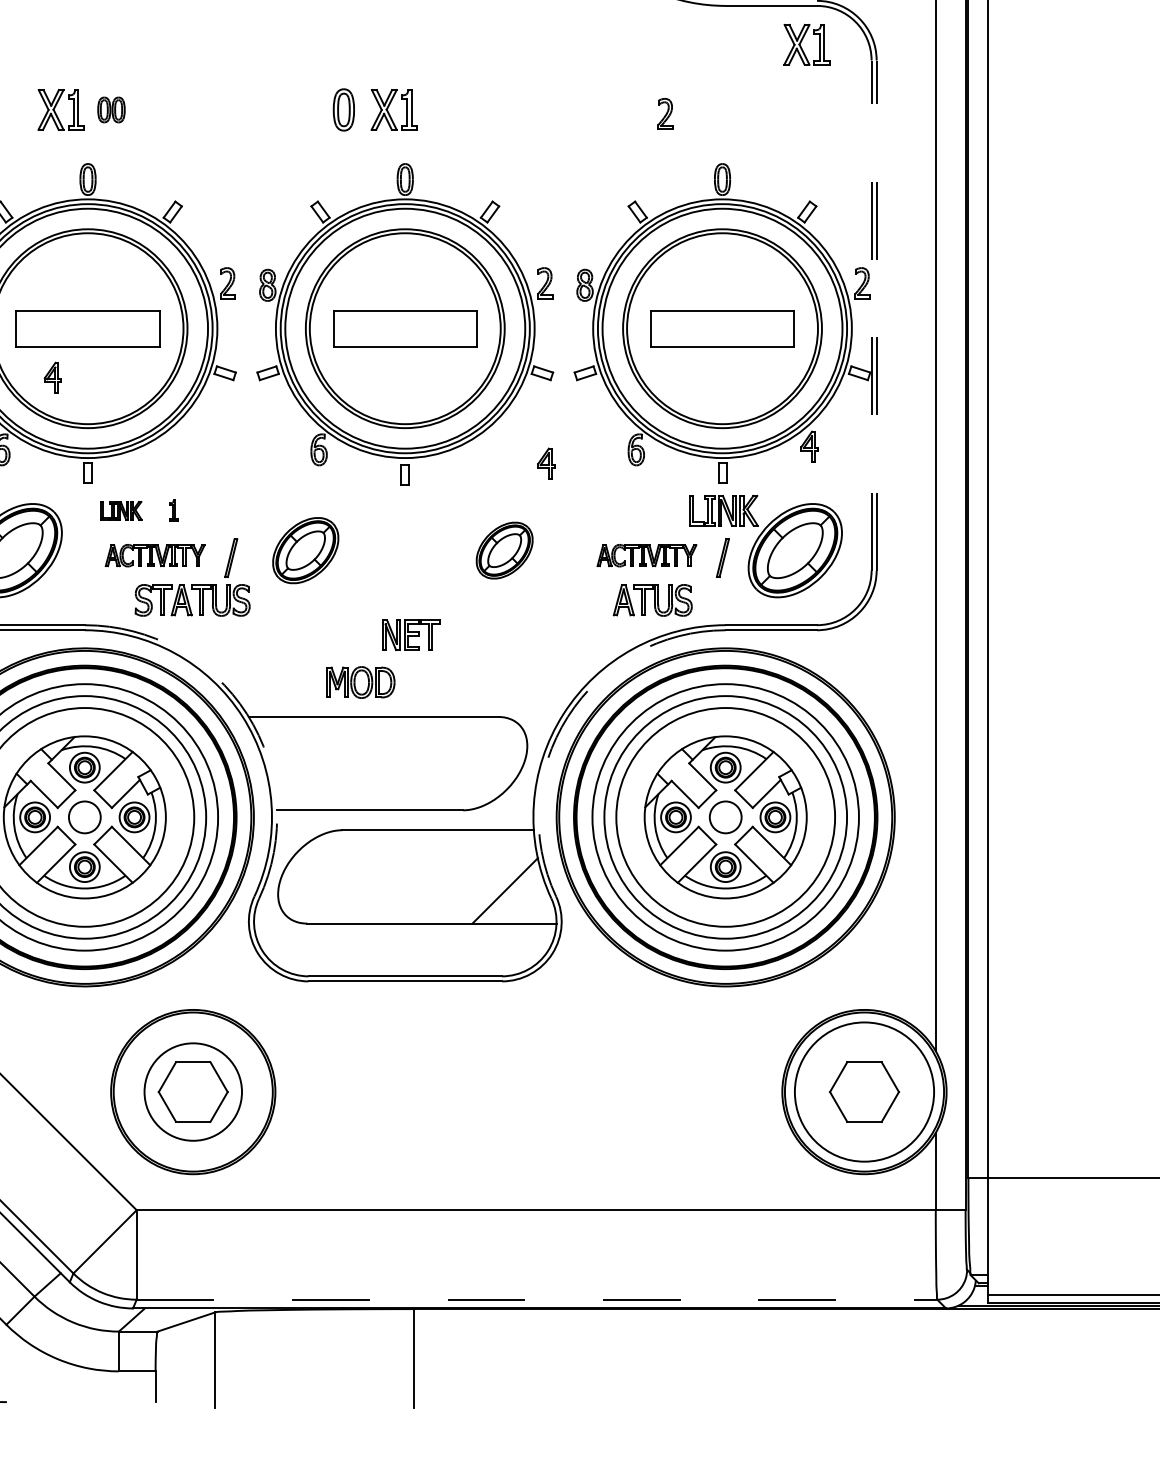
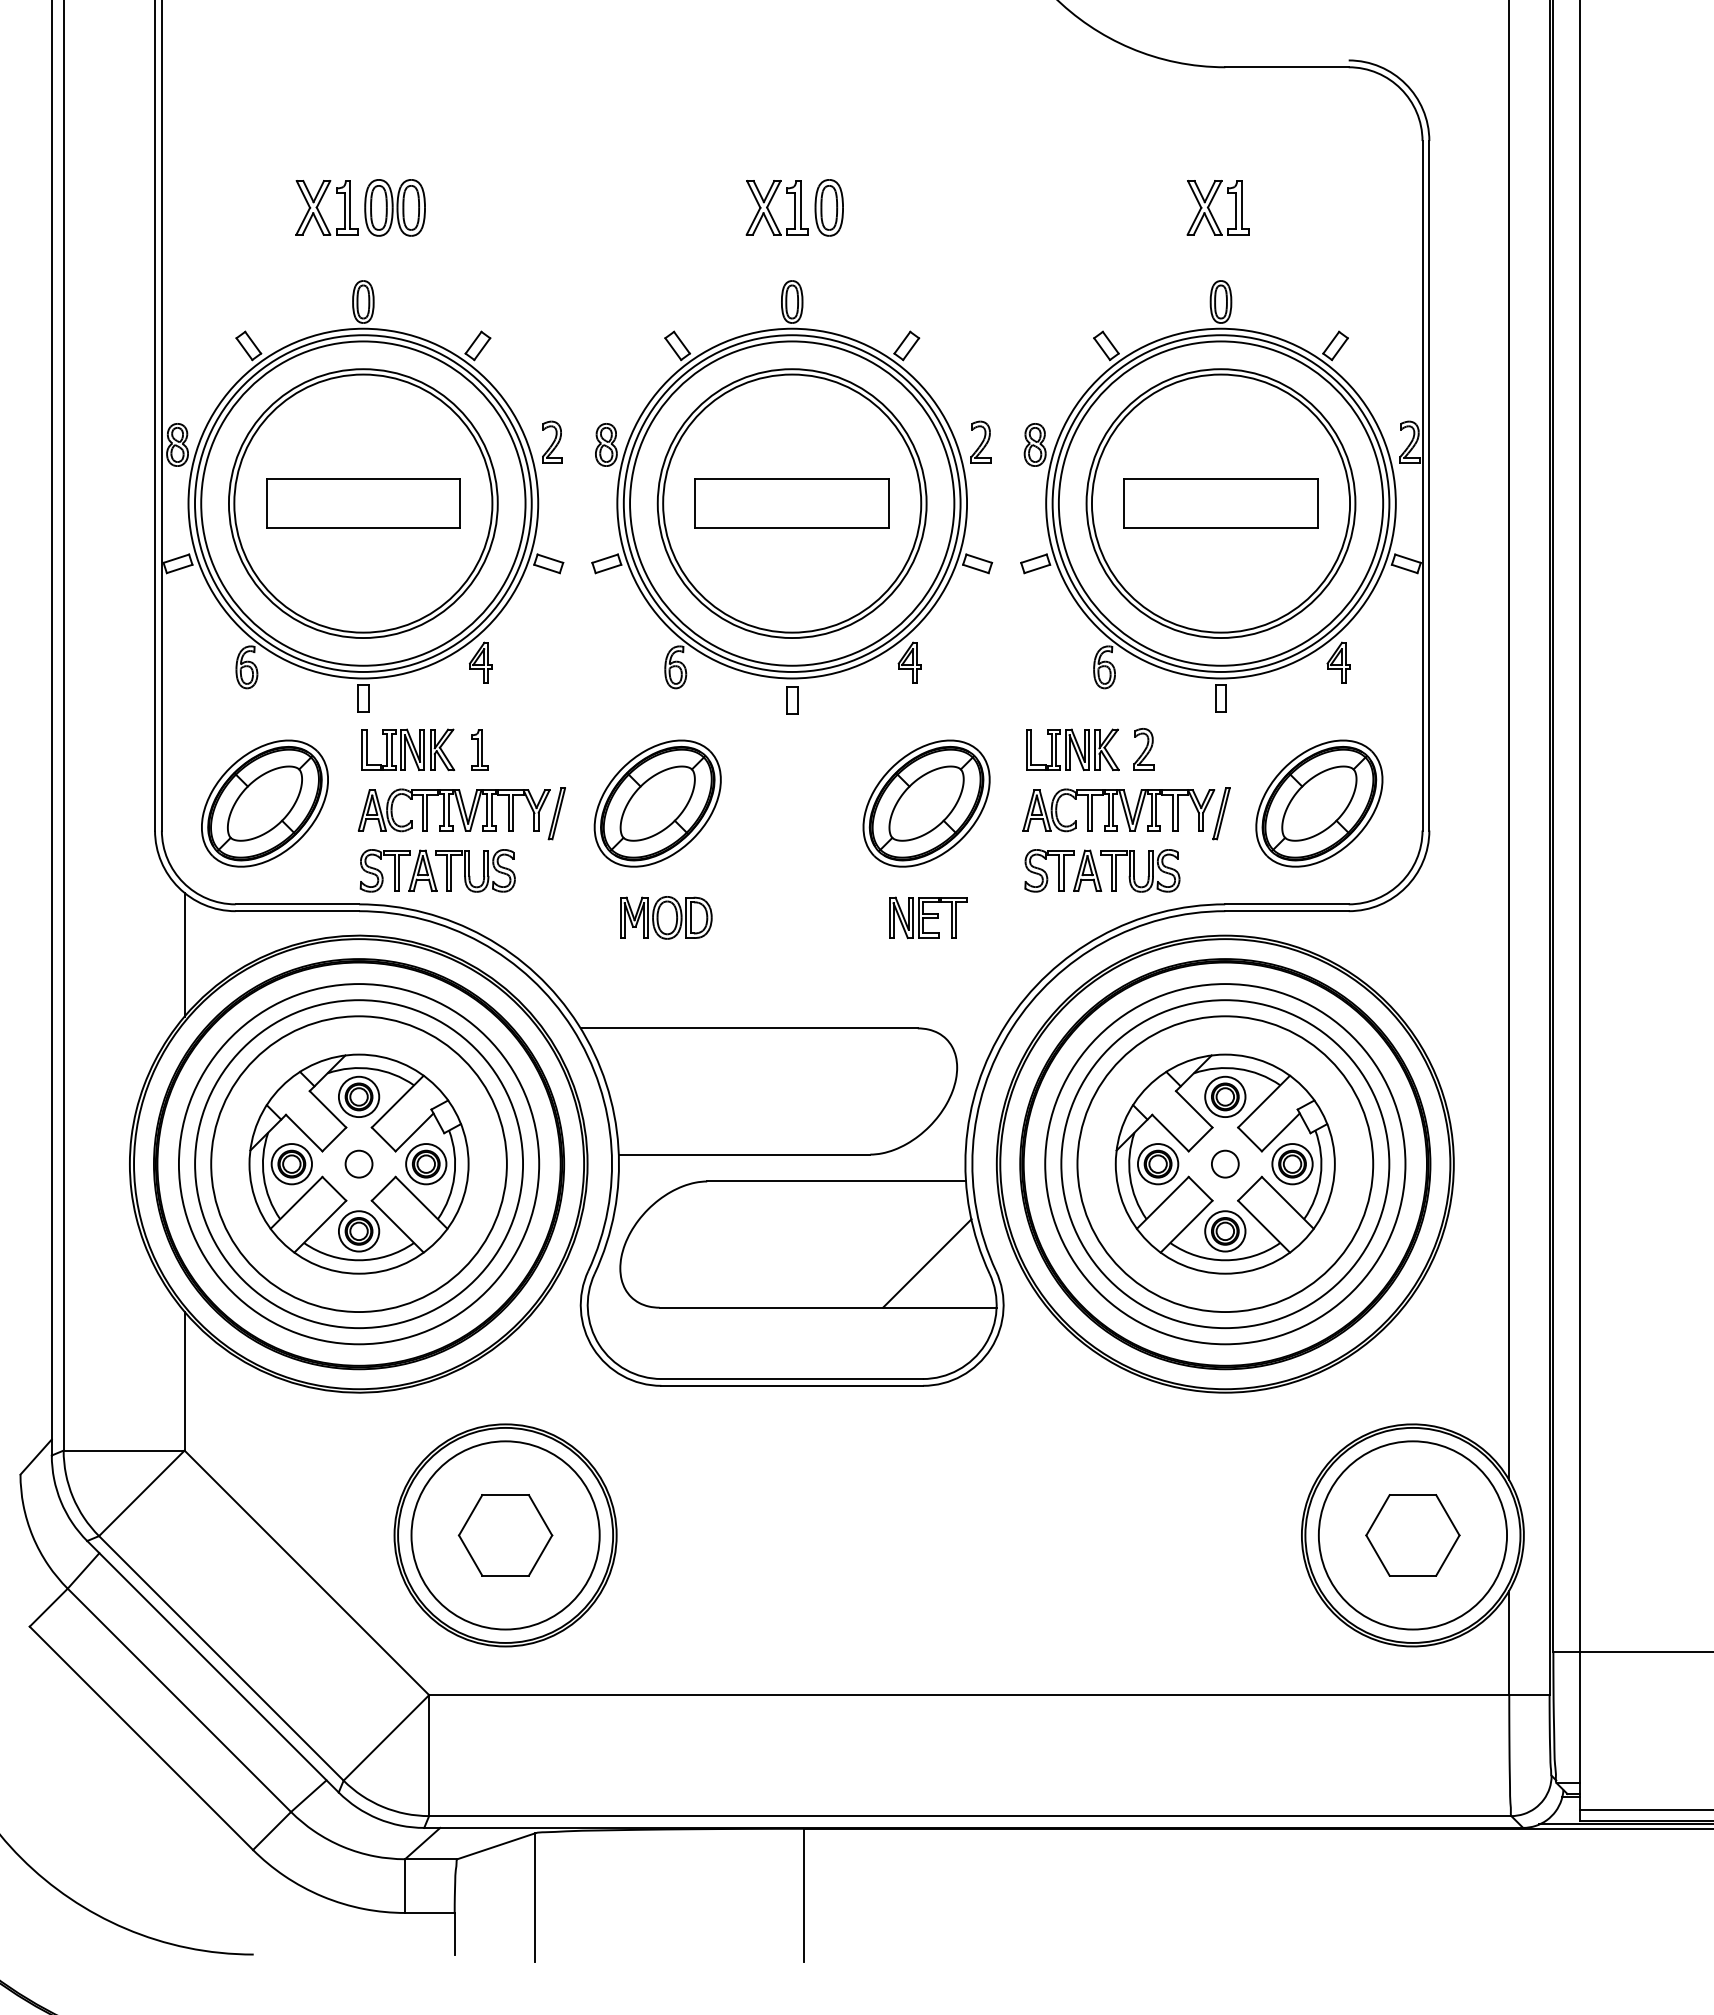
part: (802, 41) -> (1211, 203), moved
part: (111, 109) -> (394, 207), size x1.67
part: (343, 109) -> (828, 207), moved
part: (665, 114) -> (1143, 749), moved
line: (871, 315) -> (1422, 485), dashed -> solid
line: (876, 315) -> (1429, 485), dashed -> solid
part: (52, 377) -> (480, 662), moved
part: (546, 463) -> (909, 662), moved
part: (121, 510) -> (408, 749), size x1.67
part: (173, 510) -> (479, 749), size x1.43
part: (723, 510) -> (1072, 749), moved
part: (305, 550) -> (657, 803), size x1.43
part: (504, 550) -> (926, 803), size x1.67
part: (154, 555) -> (453, 810), size x1.43
part: (646, 555) -> (1118, 810), size x1.43
part: (192, 600) -> (437, 870), moved
part: (595, 600) -> (1049, 870), added
part: (411, 634) -> (928, 917), moved
part: (361, 682) -> (666, 917), moved
arc: (247, 714) -> (578, 1024), dashed -> solid
arc: (567, 717) -> (1011, 1028), dashed -> solid
circle: (84, 816) -> (358, 1163), size x0.62
circle: (725, 816) -> (1224, 1163), size x0.62
circle: (193, 1092) -> (505, 1535), size x1.43
line: (537, 1299) -> (970, 1816), dashed -> solid

